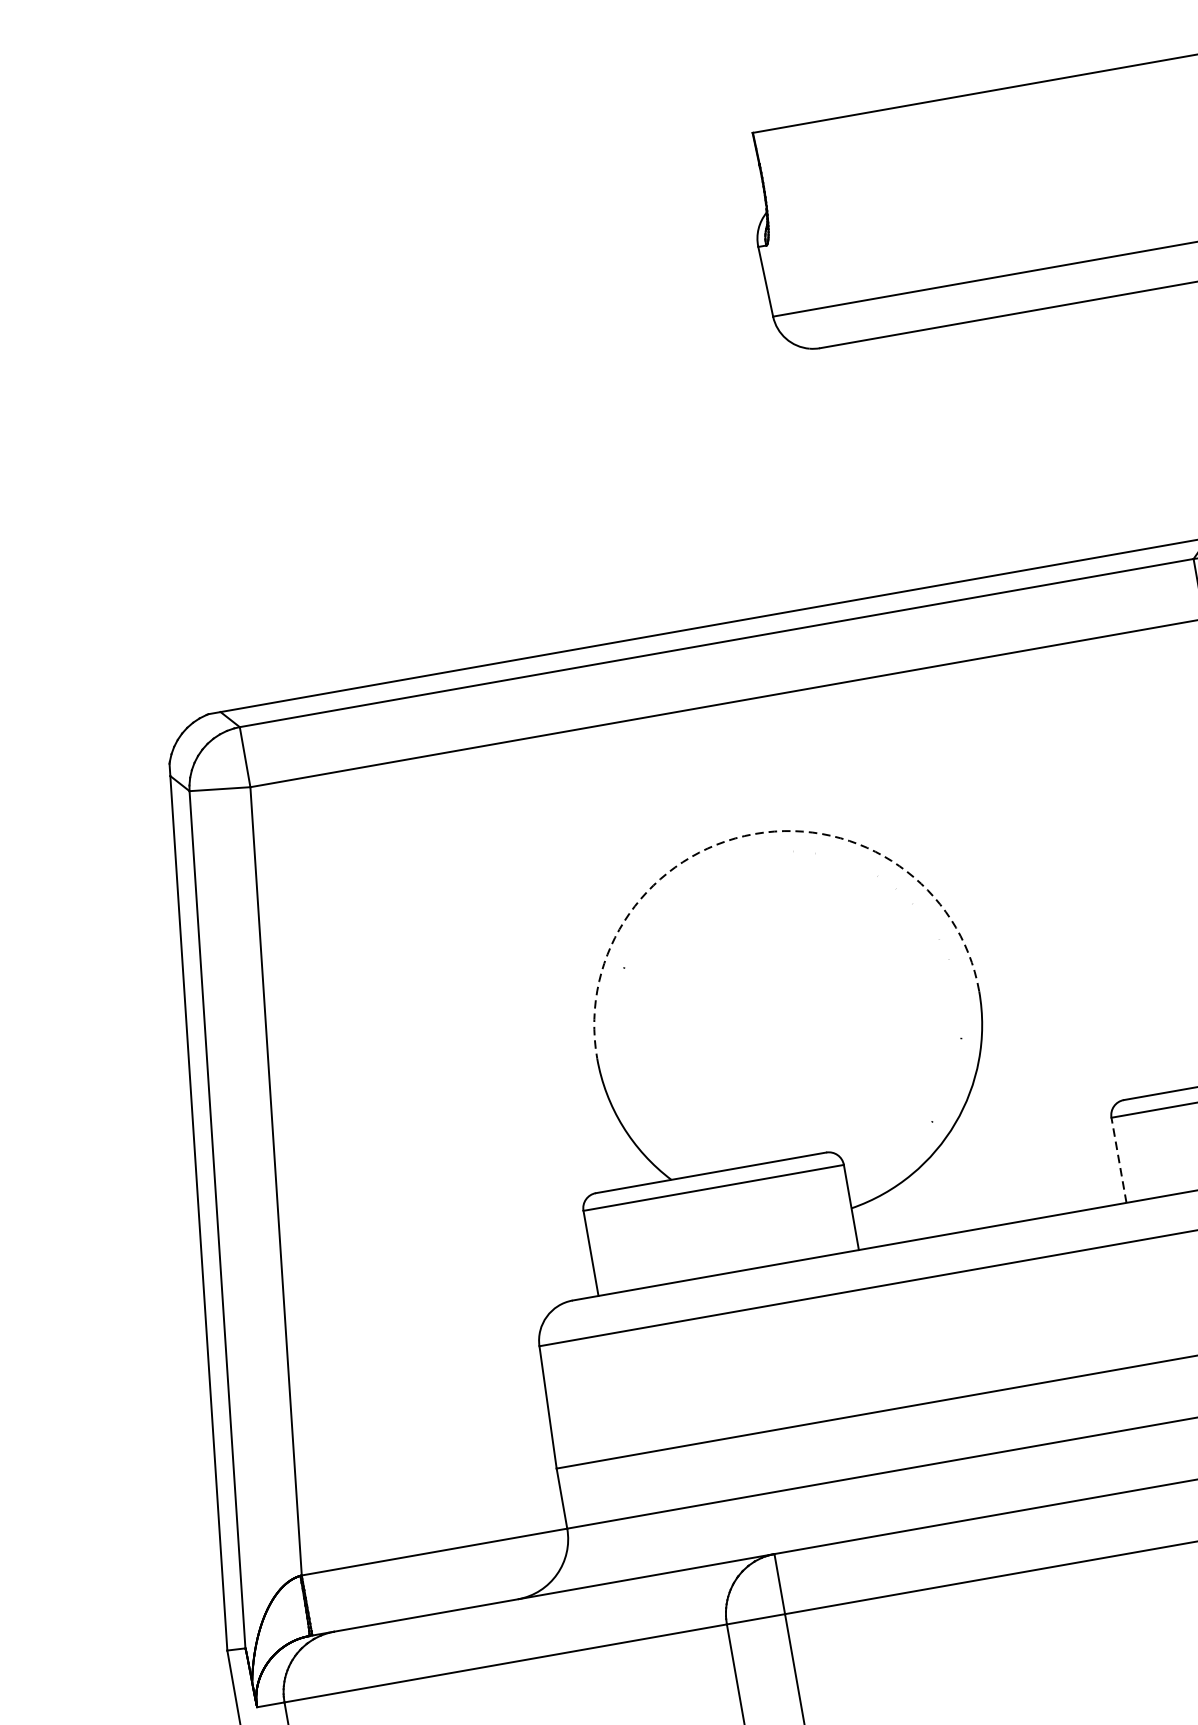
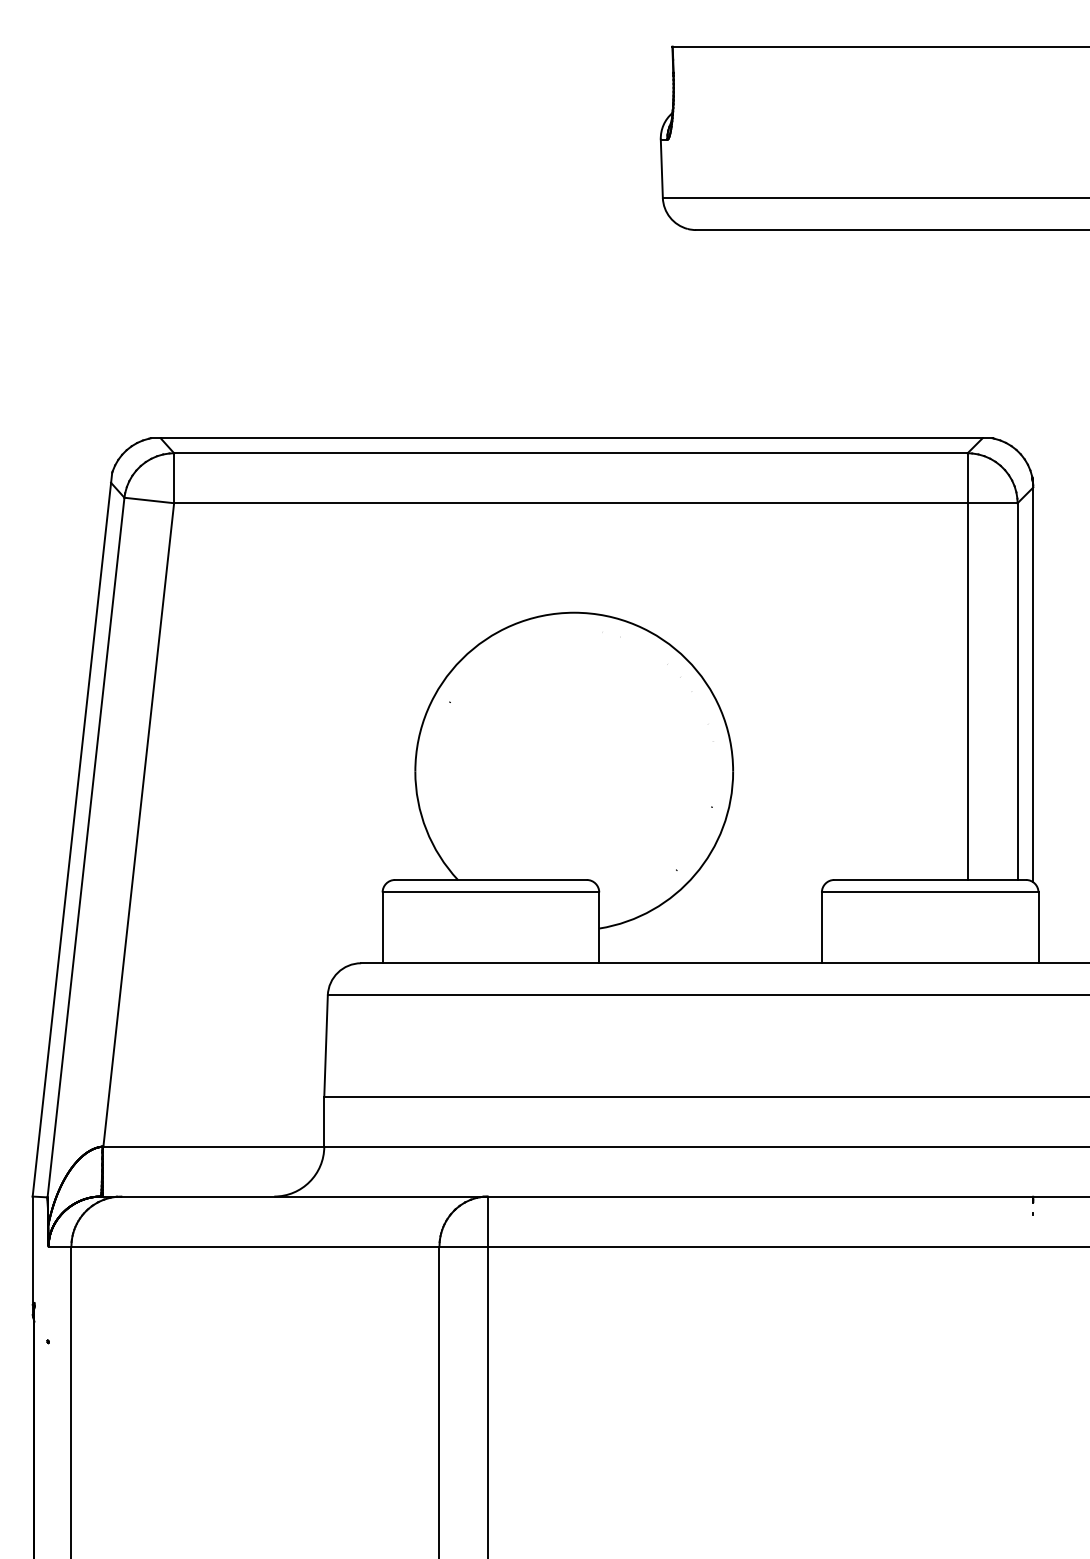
arc: (754, 833) -> (574, 612), dashed -> solid
line: (1118, 1159) -> (821, 927), dashed -> solid

